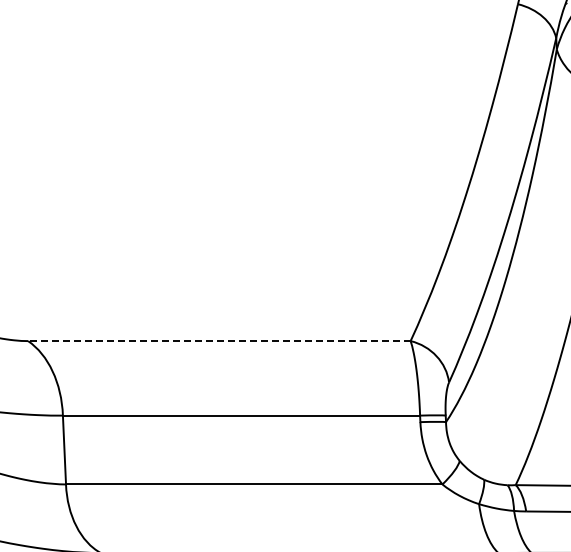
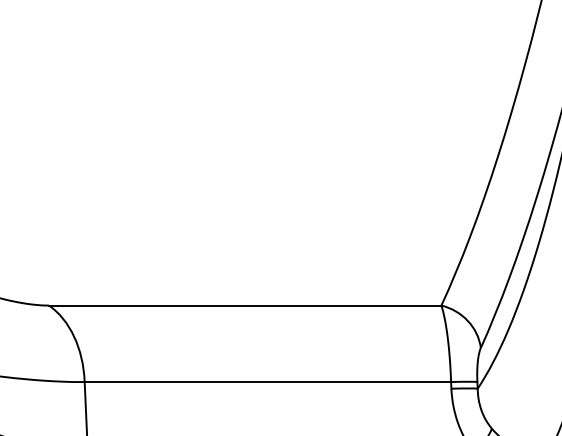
line: (218, 341) -> (244, 306), dashed -> solid

